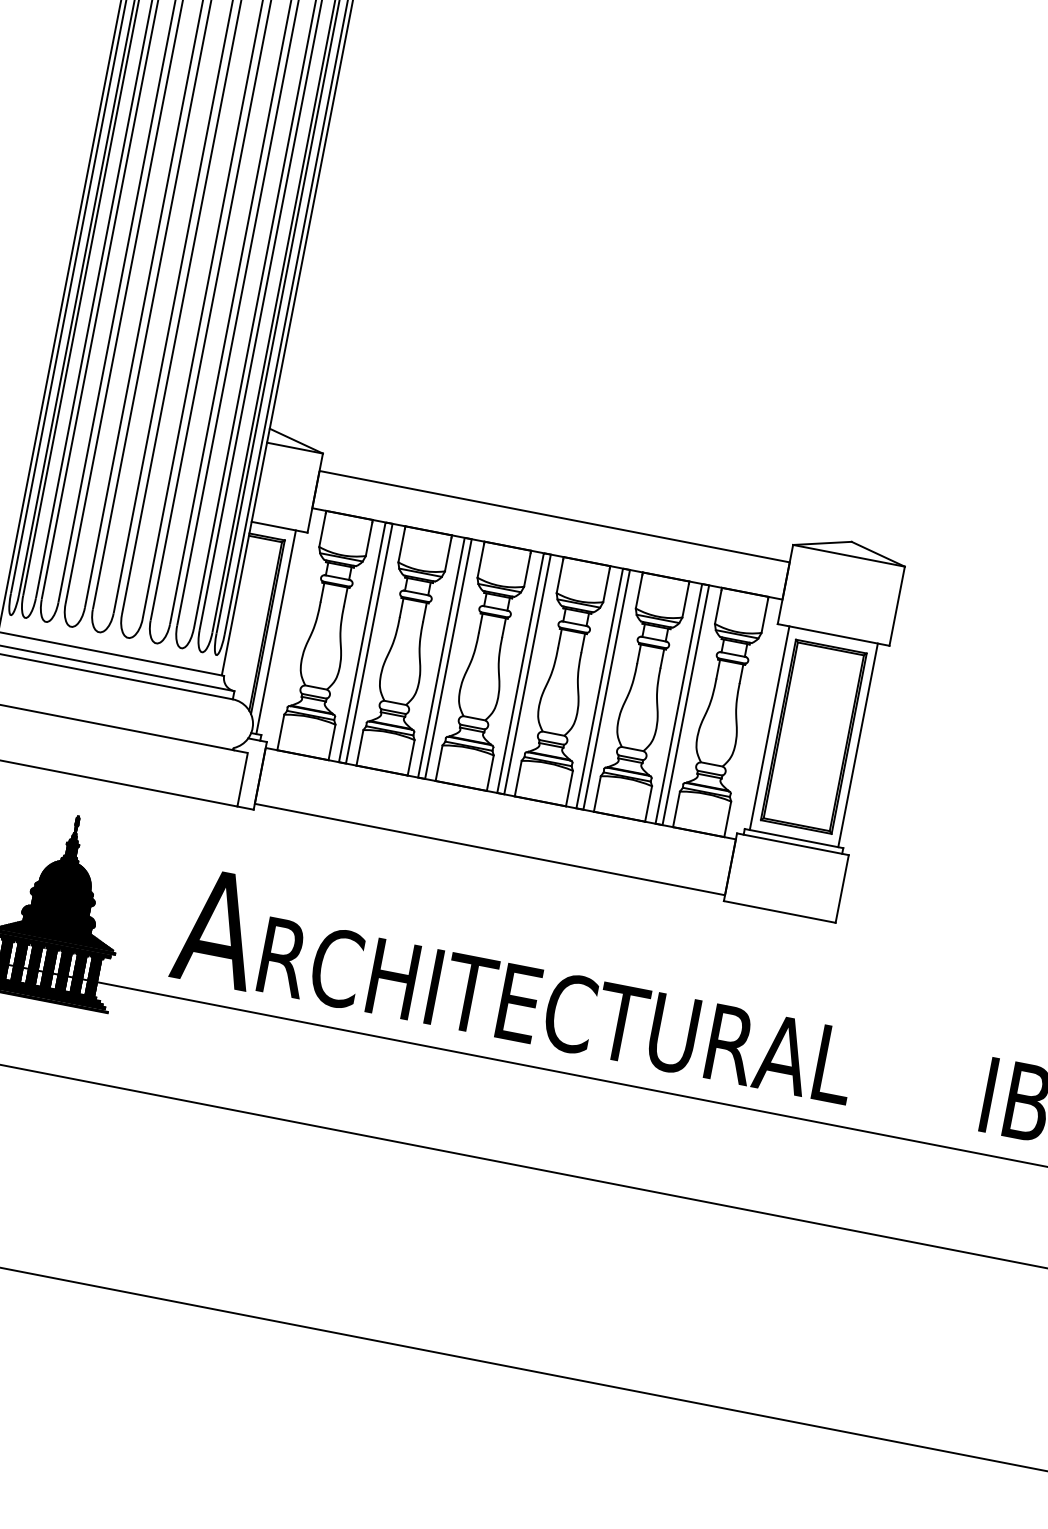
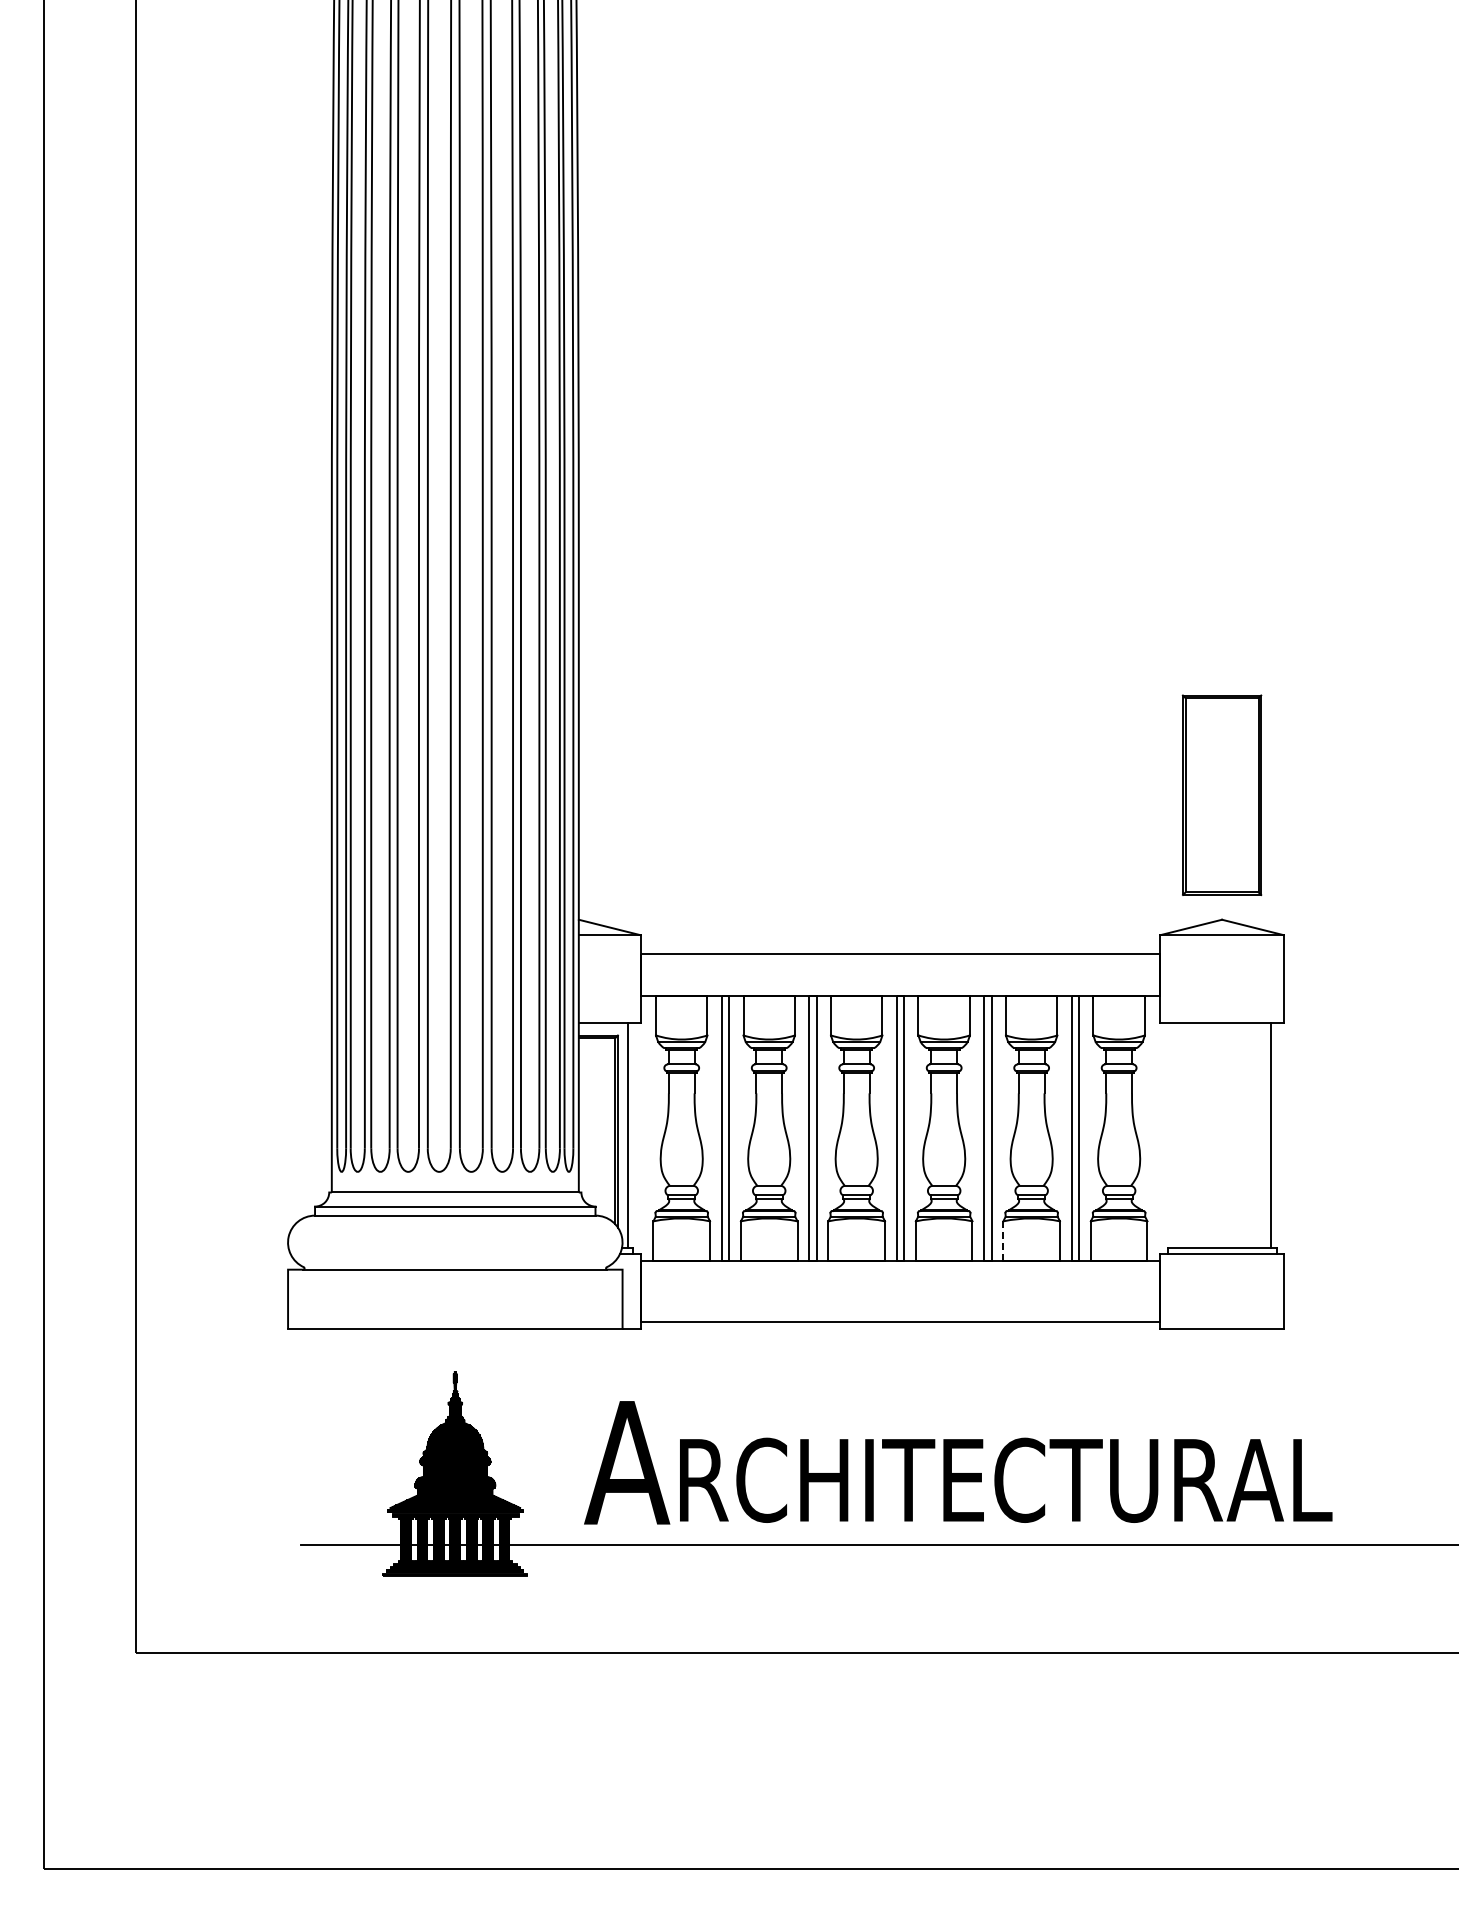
line: (770, 727) -> (1173, 1134), removed
part: (813, 736) -> (1221, 794), moved
line: (597, 793) -> (1003, 1240), solid -> dashed

